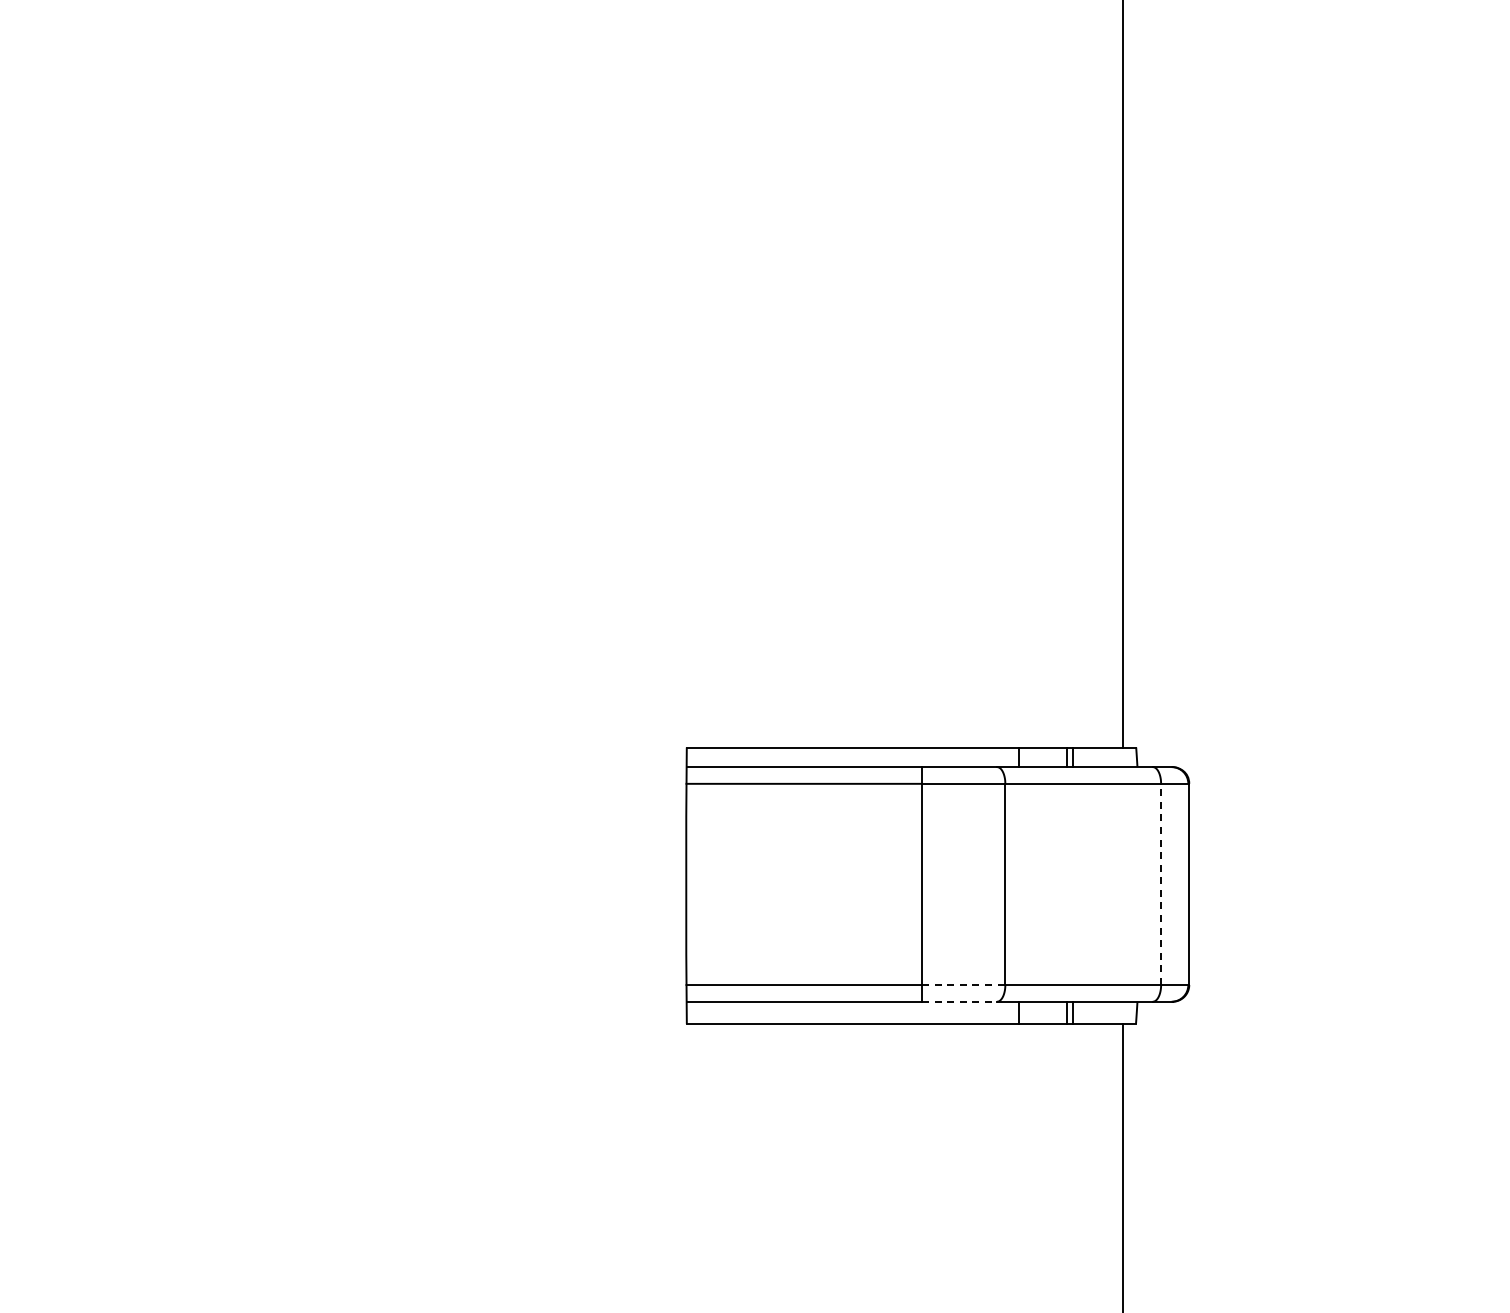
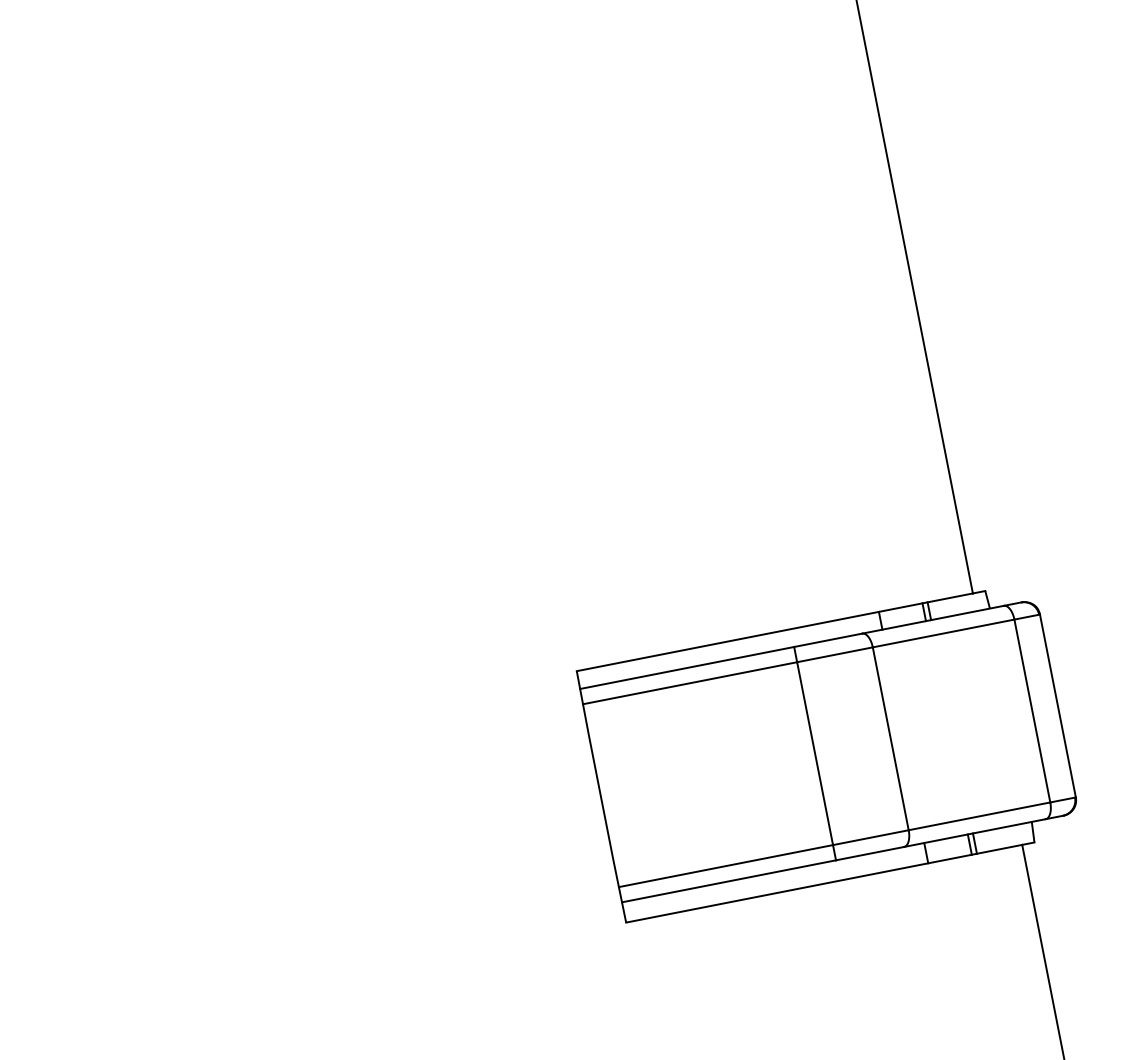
line: (1161, 884) -> (1032, 711), dashed -> solid
line: (963, 985) -> (870, 838), dashed -> solid
line: (960, 1001) -> (870, 853), dashed -> solid

